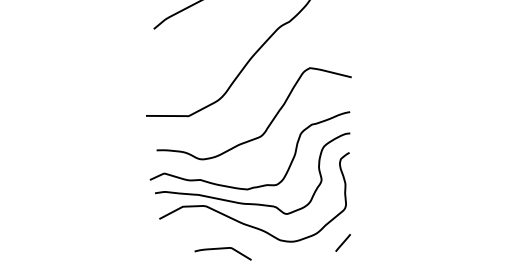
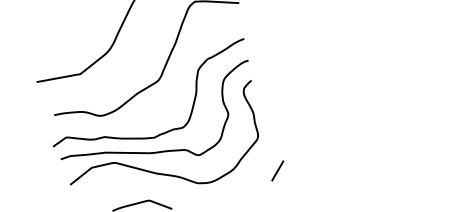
line: (342, 242) -> (277, 170), moved

